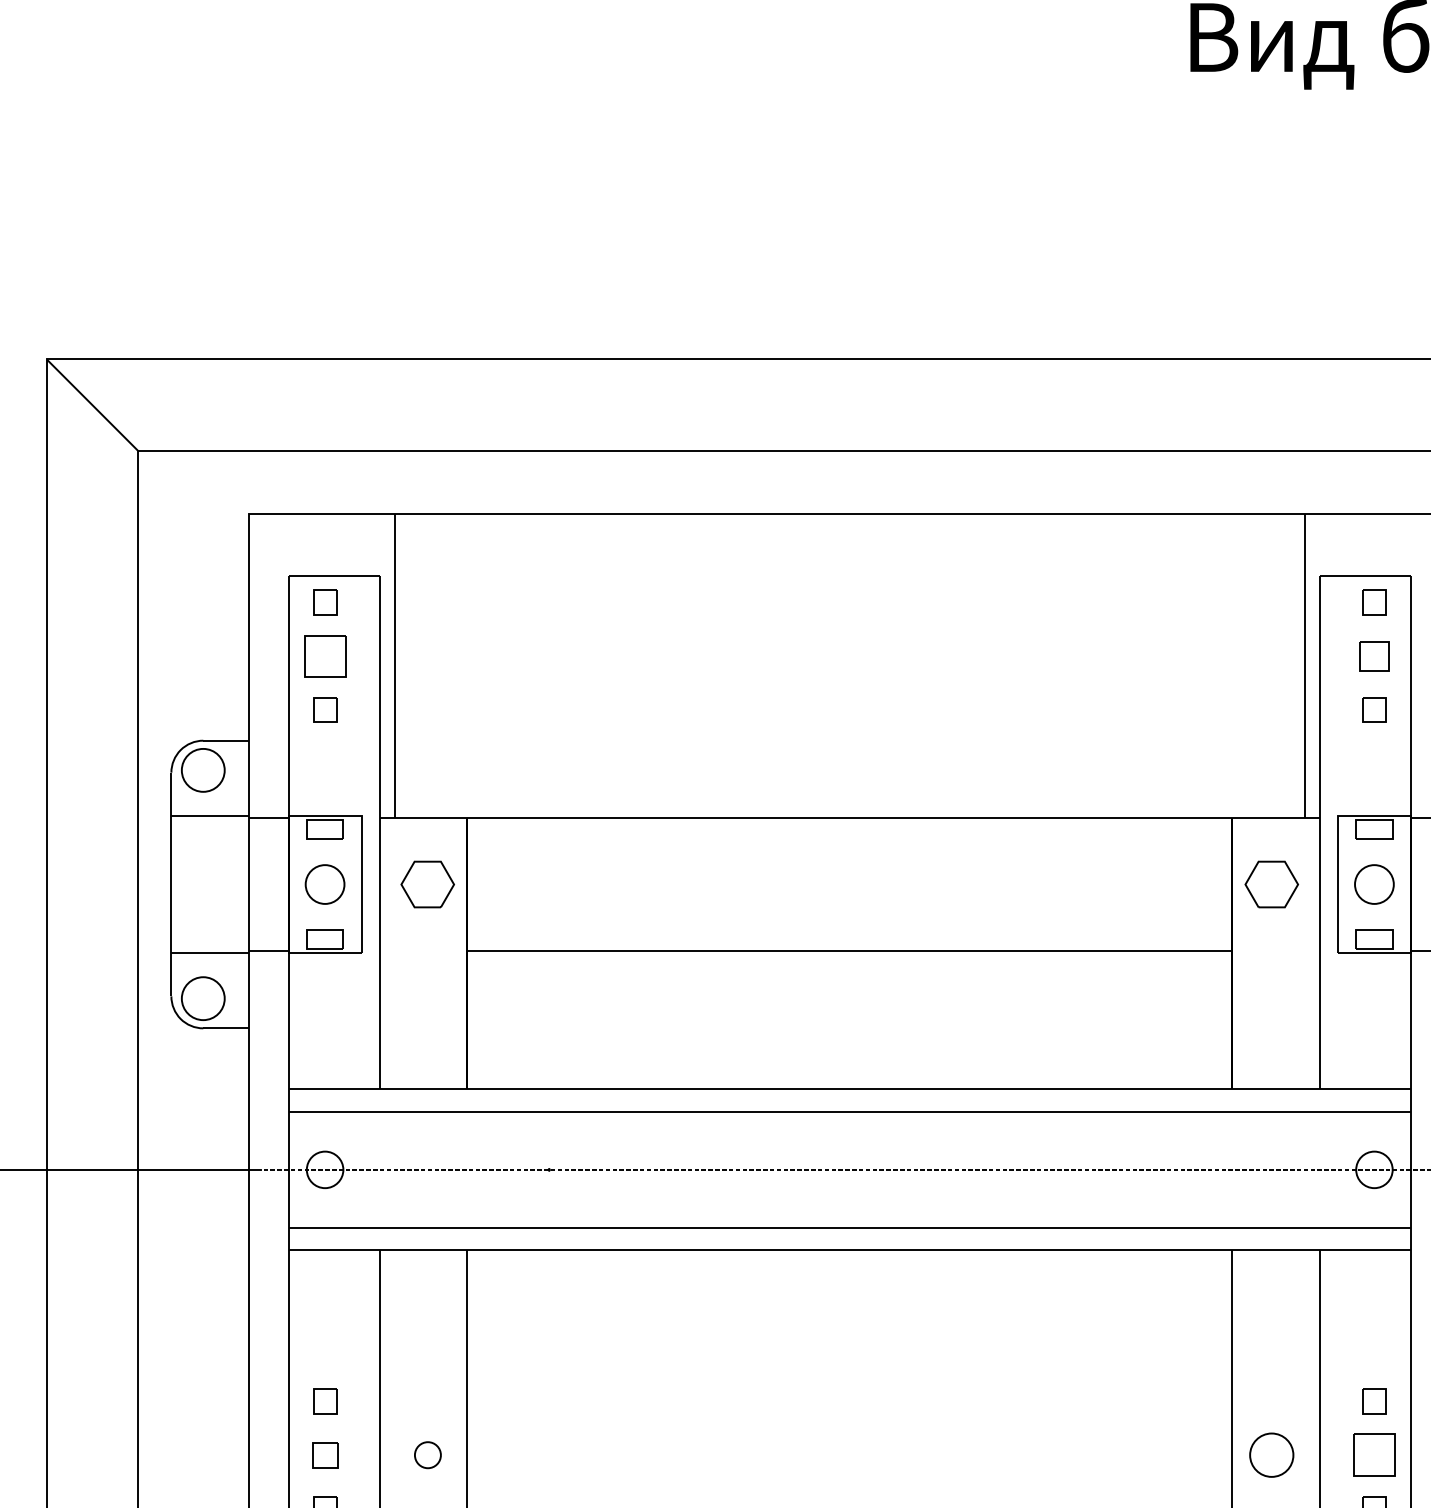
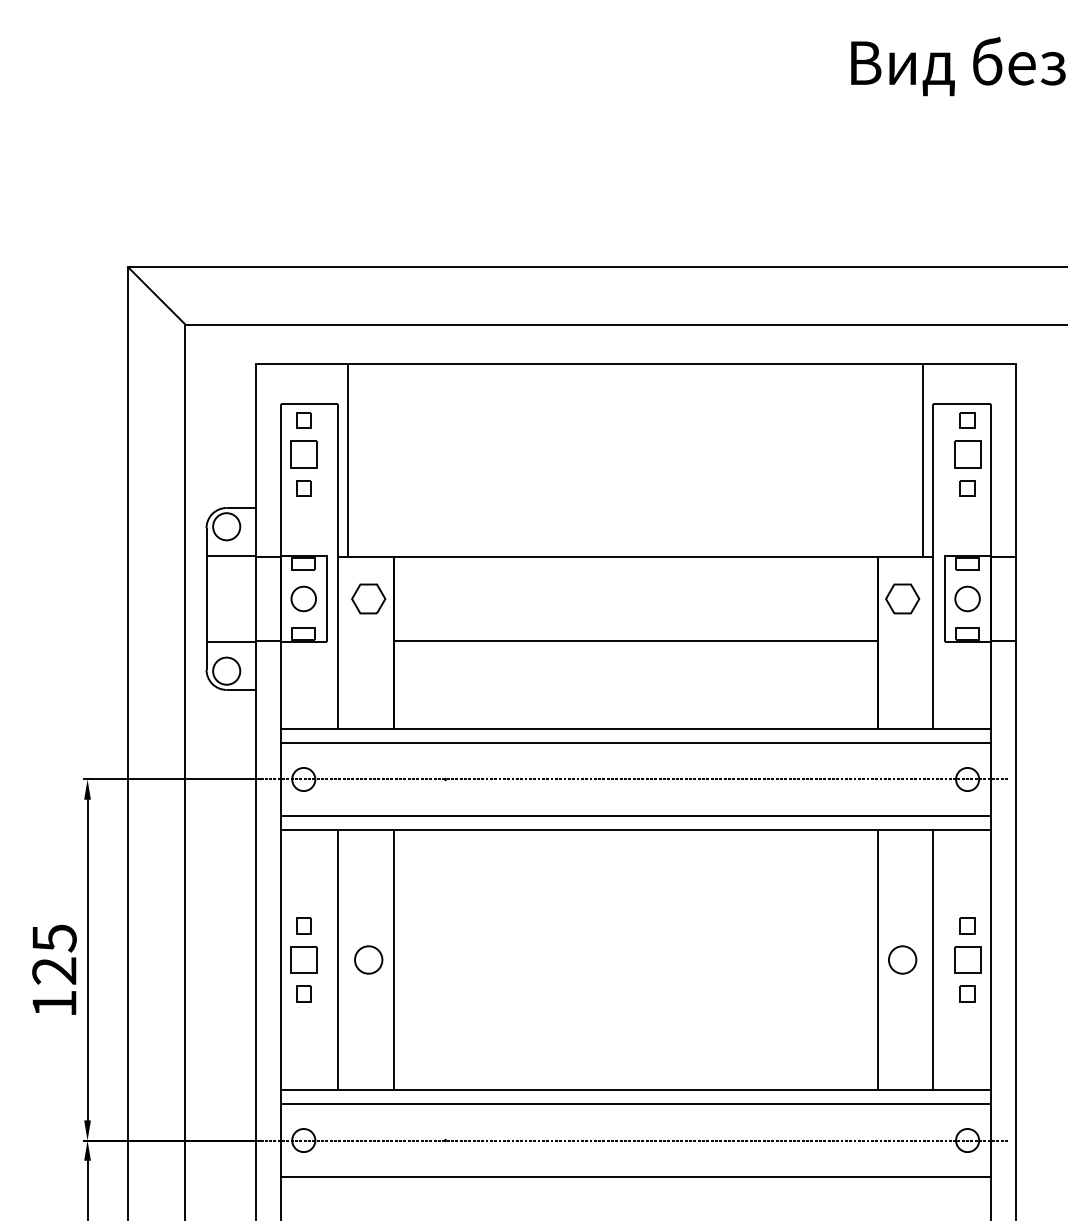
part: (1374, 656) -> (967, 454), size x1.43
part: (324, 1454) -> (303, 959), size x1.67
part: (427, 1454) -> (368, 959), size x1.67

